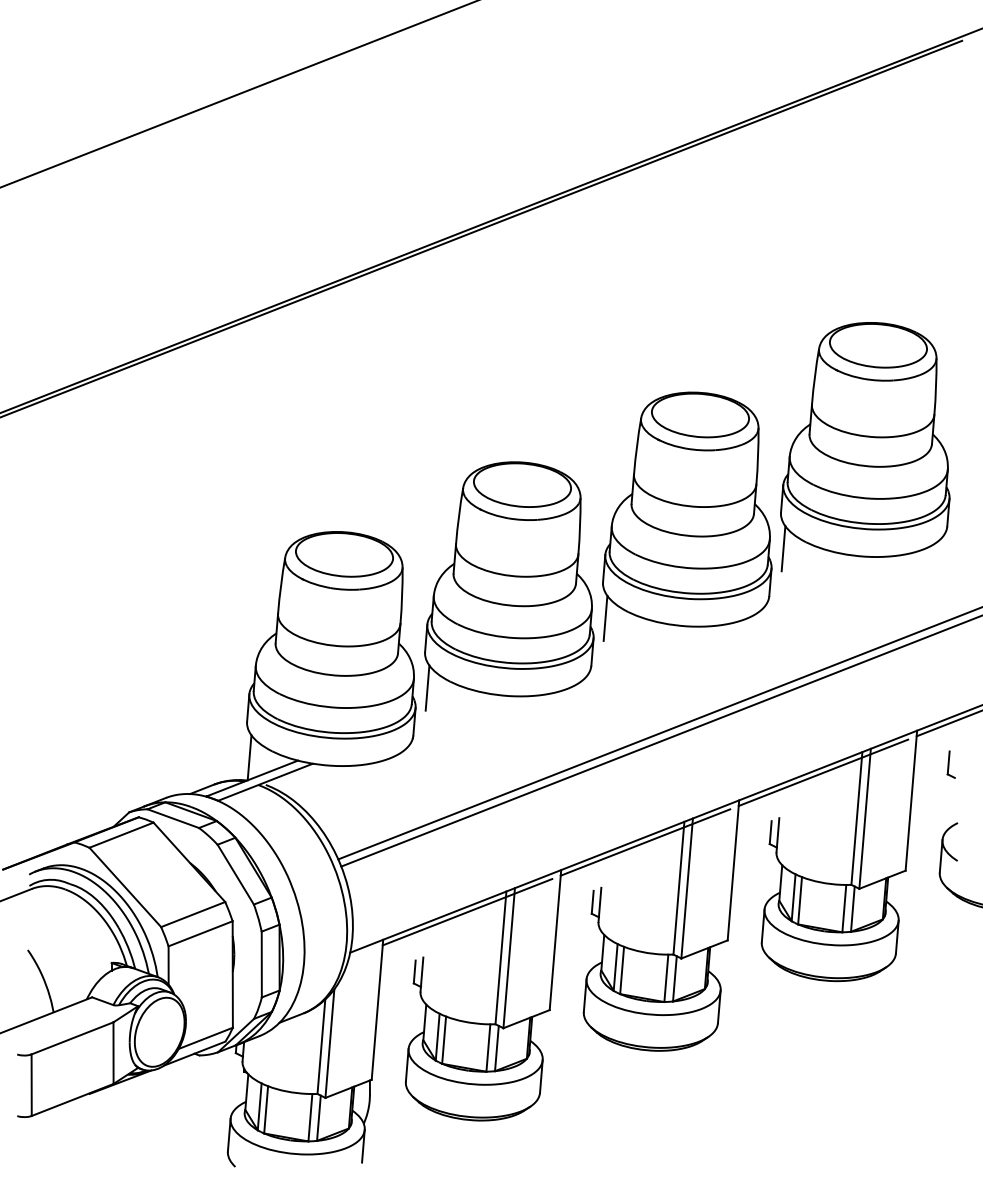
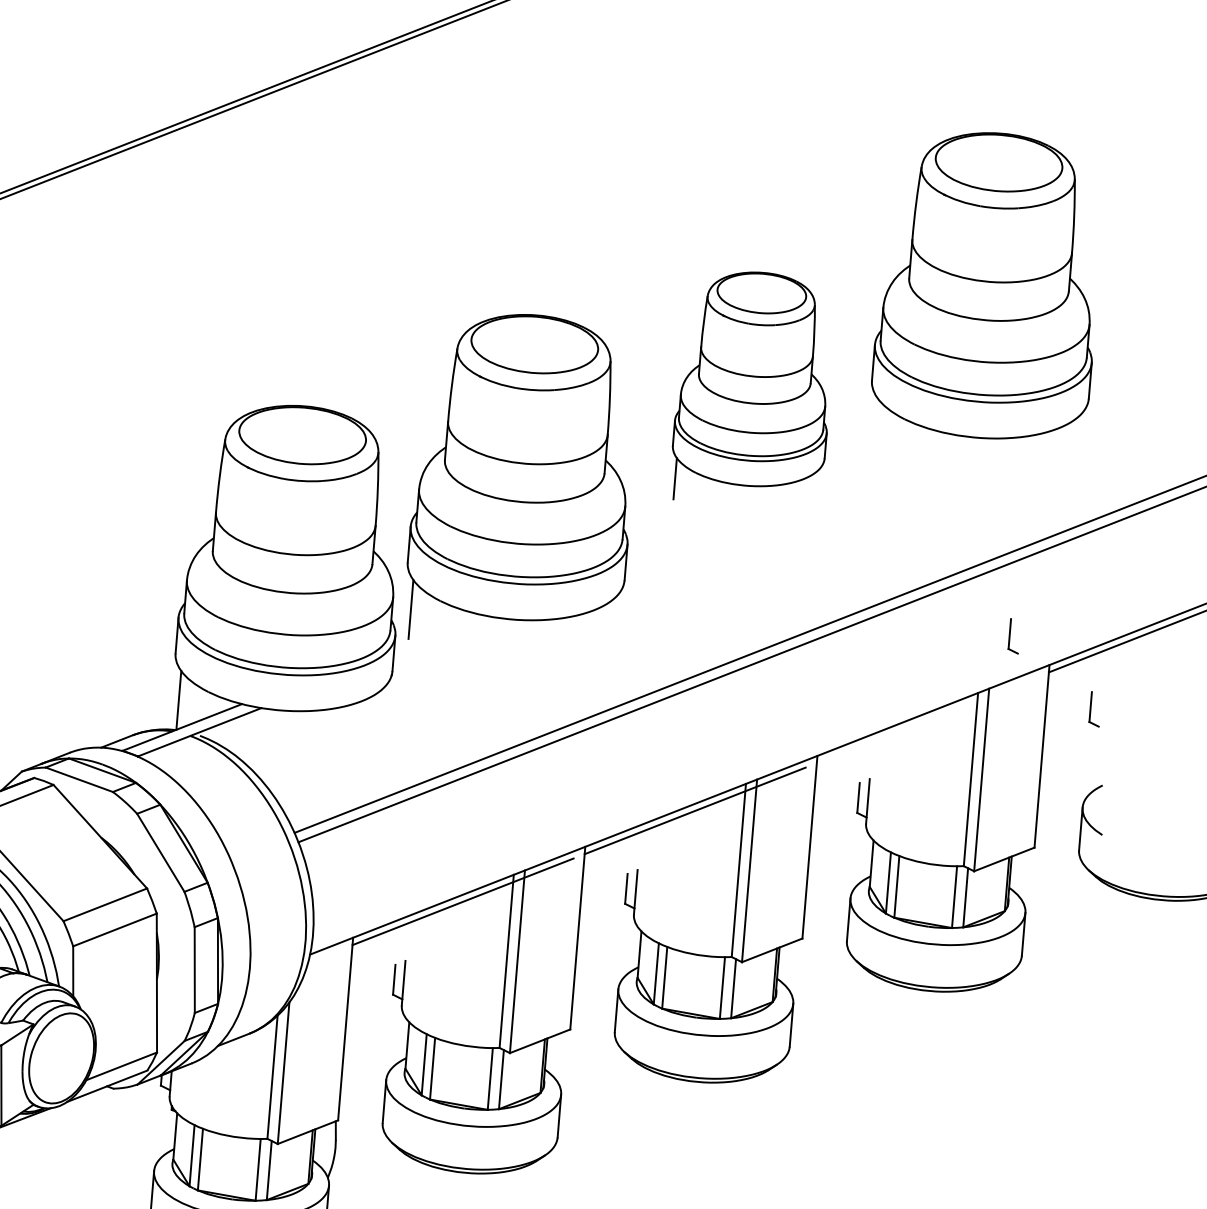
part: (687, 516) -> (750, 385), size x0.7
line: (783, 548) -> (875, 427), removed
part: (888, 708) -> (1012, 636), added
line: (823, 772) -> (927, 719), removed

